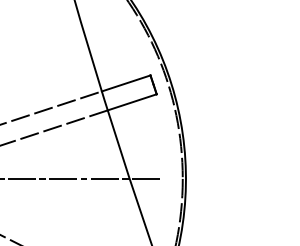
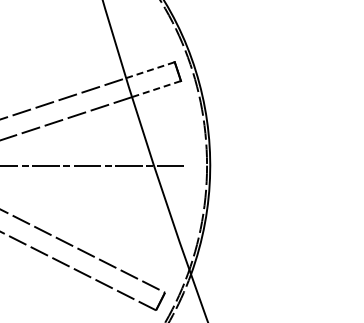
line: (126, 83) -> (150, 70), solid -> dashed
line: (132, 102) -> (156, 89), solid -> dashed

